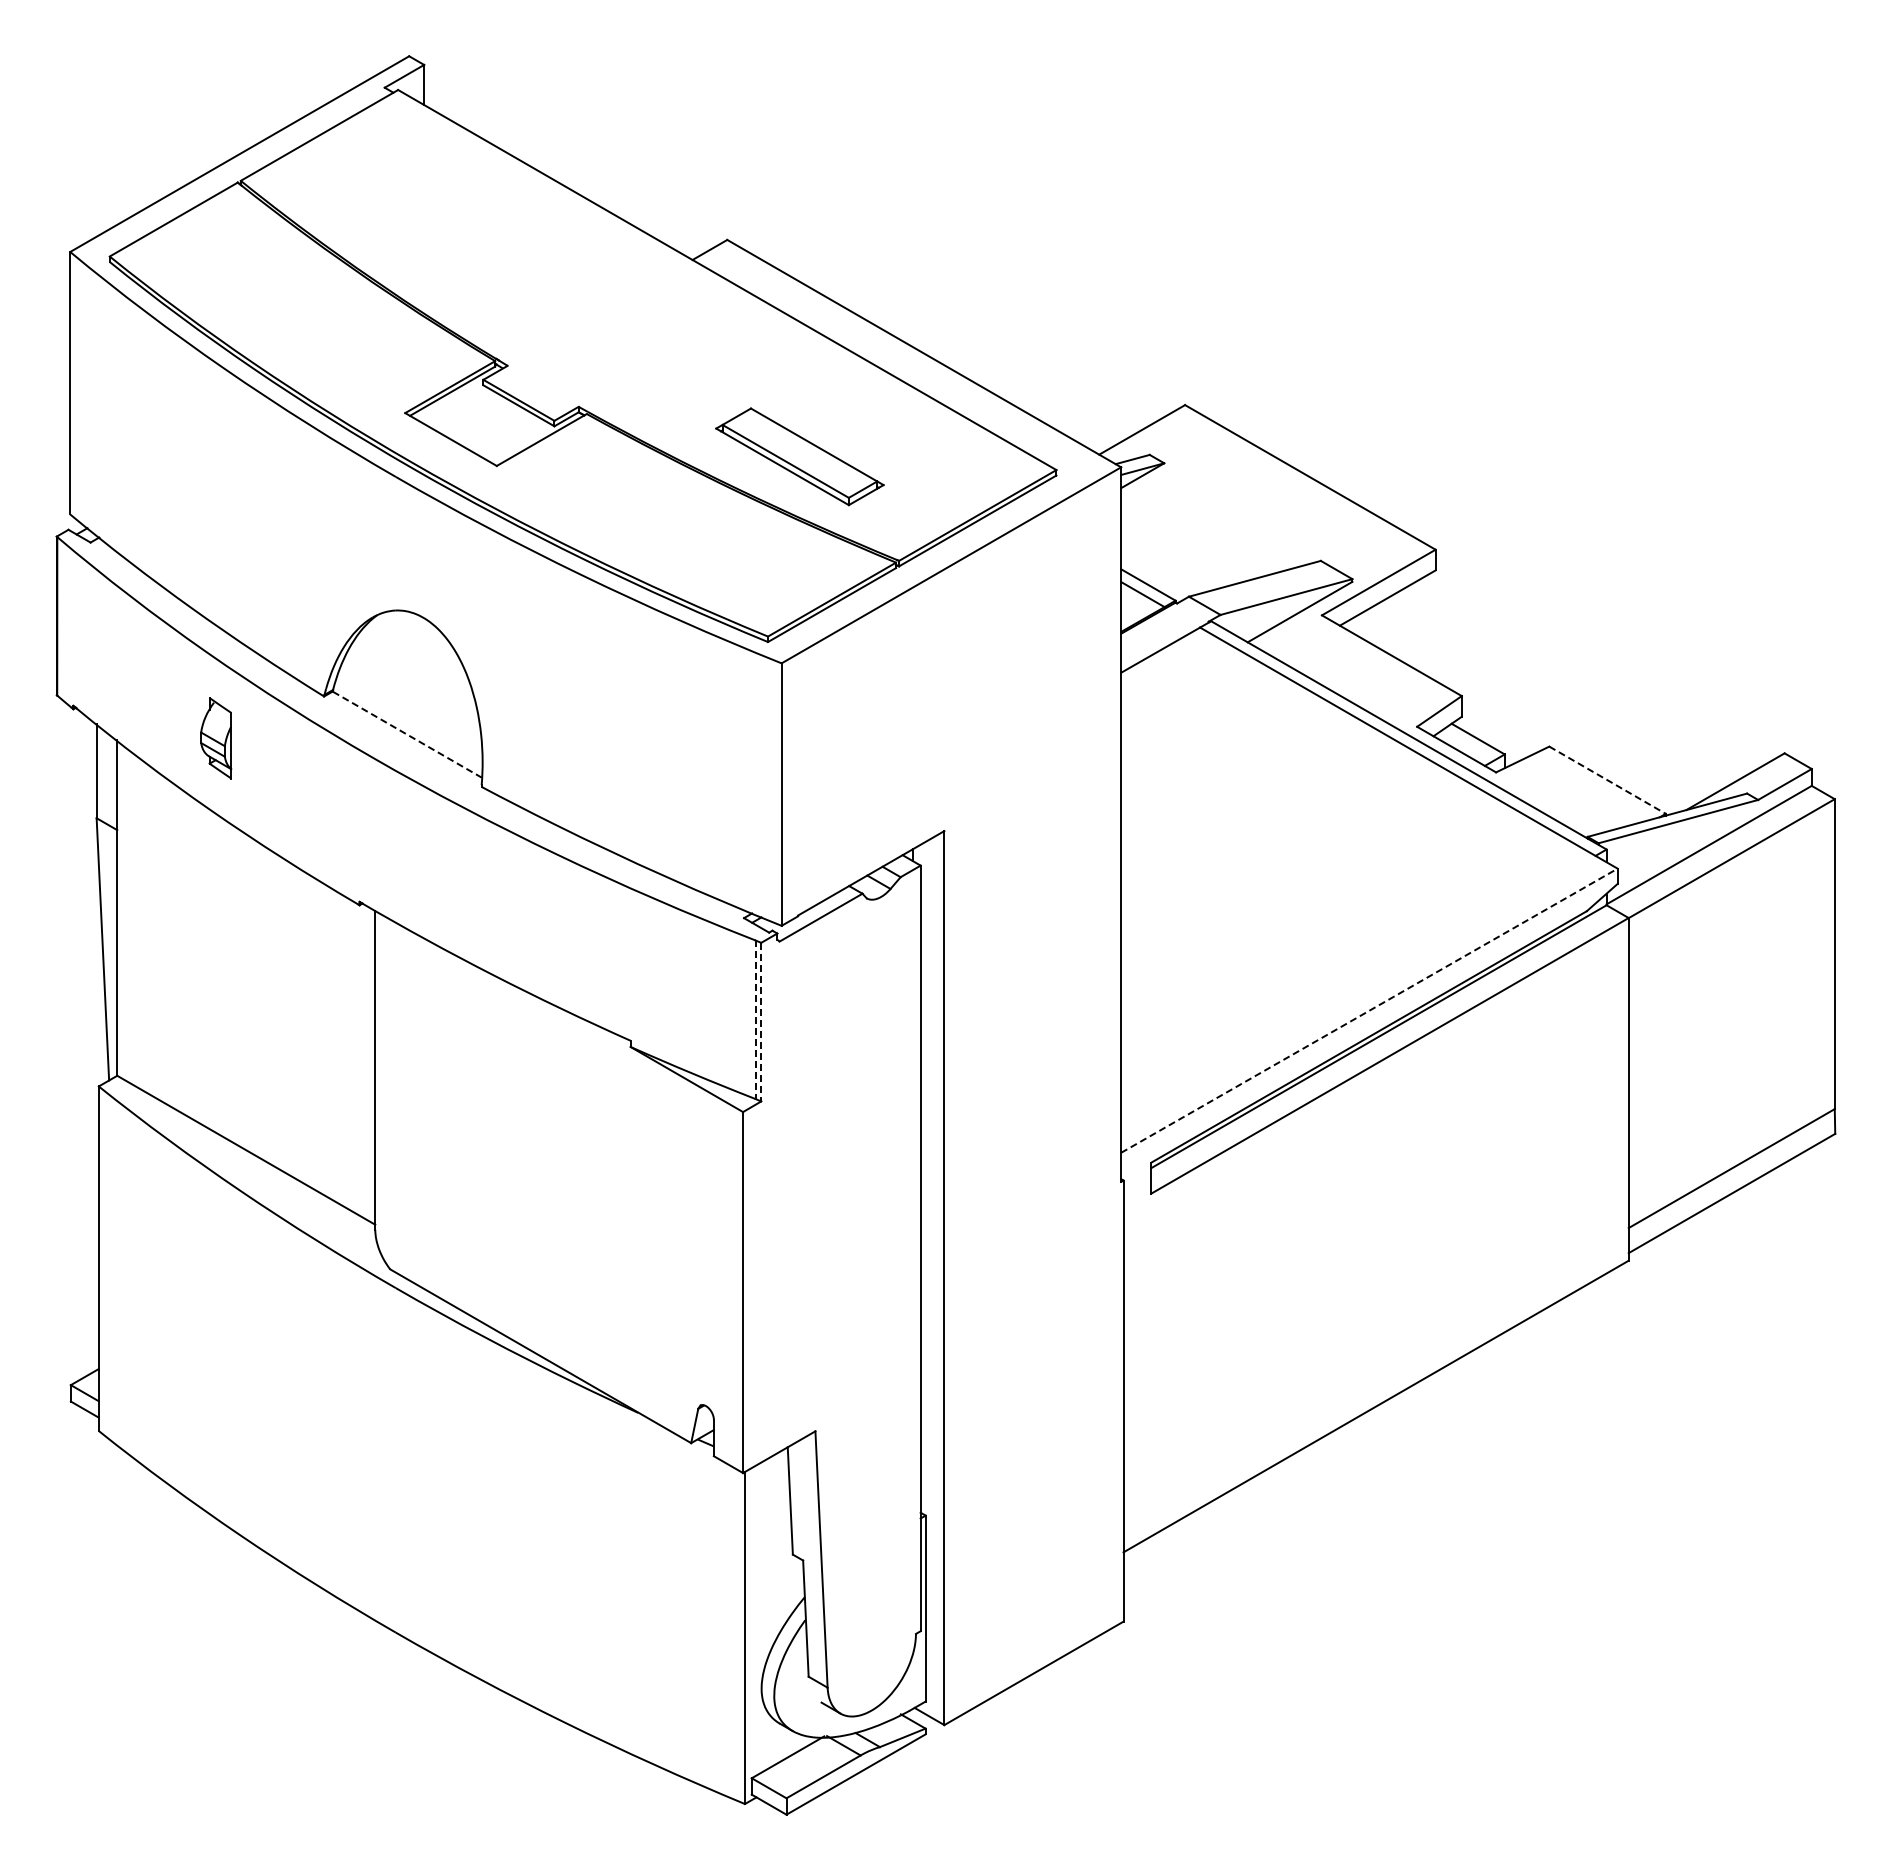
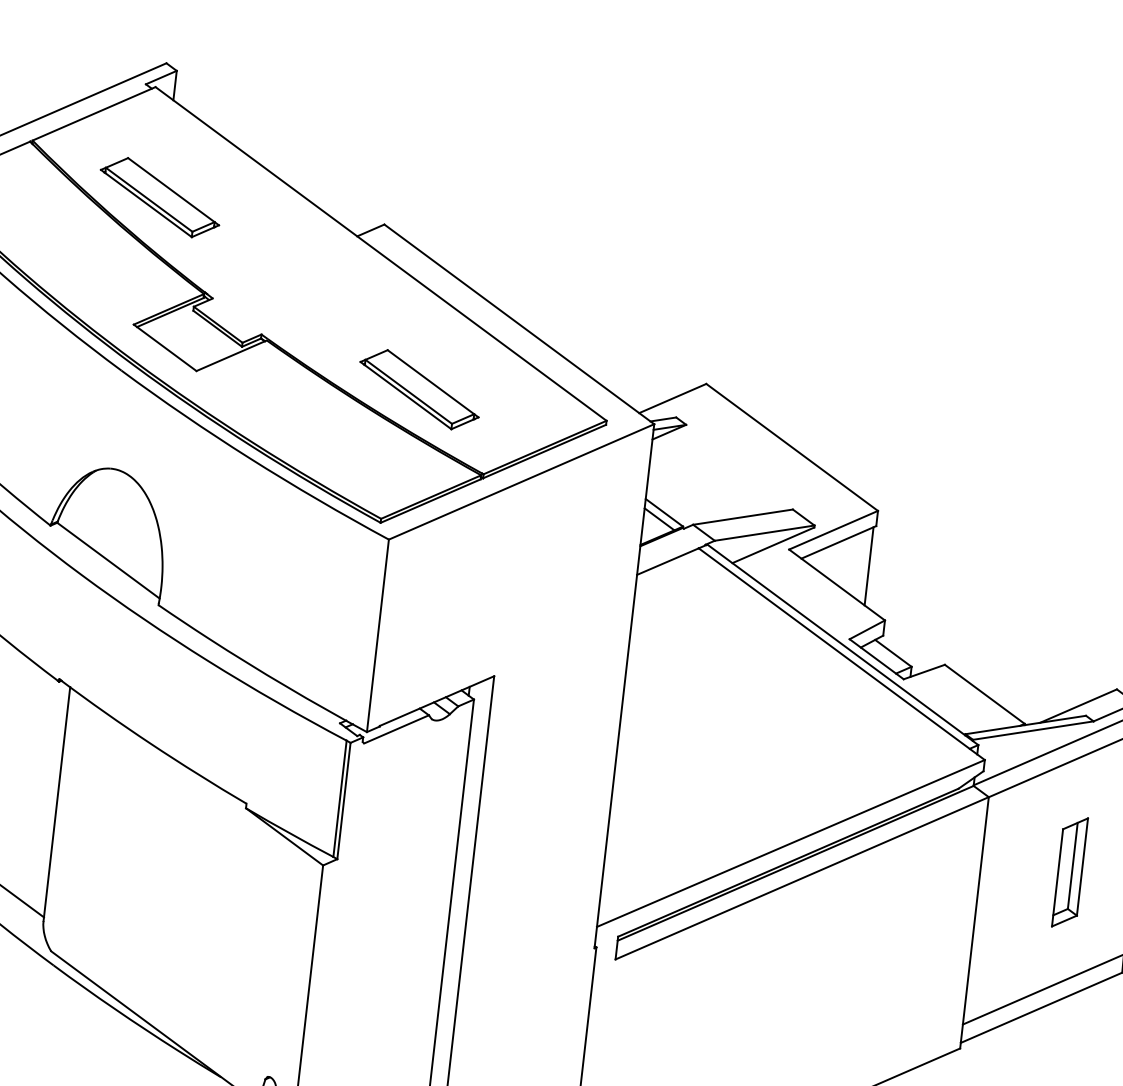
part: (420, 237) -> (159, 197), added
line: (1432, 625) -> (869, 566), added
line: (406, 734) -> (107, 560), dashed -> solid
line: (1607, 780) -> (984, 694), dashed -> solid
part: (1749, 1006) -> (1070, 872), added
line: (1369, 1010) -> (790, 843), dashed -> solid
line: (755, 1020) -> (339, 799), dashed -> solid
line: (761, 1022) -> (344, 801), dashed -> solid

